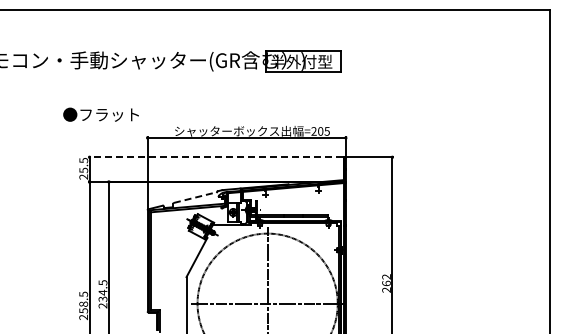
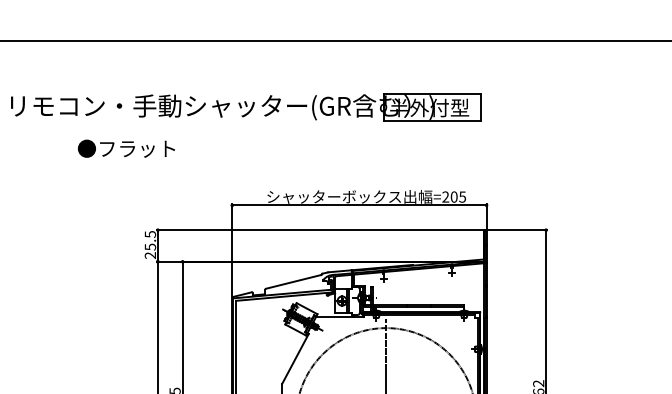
text: (100, 114) -> (125, 148), moved
line: (215, 157) -> (319, 230), dashed -> solid
line: (195, 197) -> (293, 281), dashed -> solid

